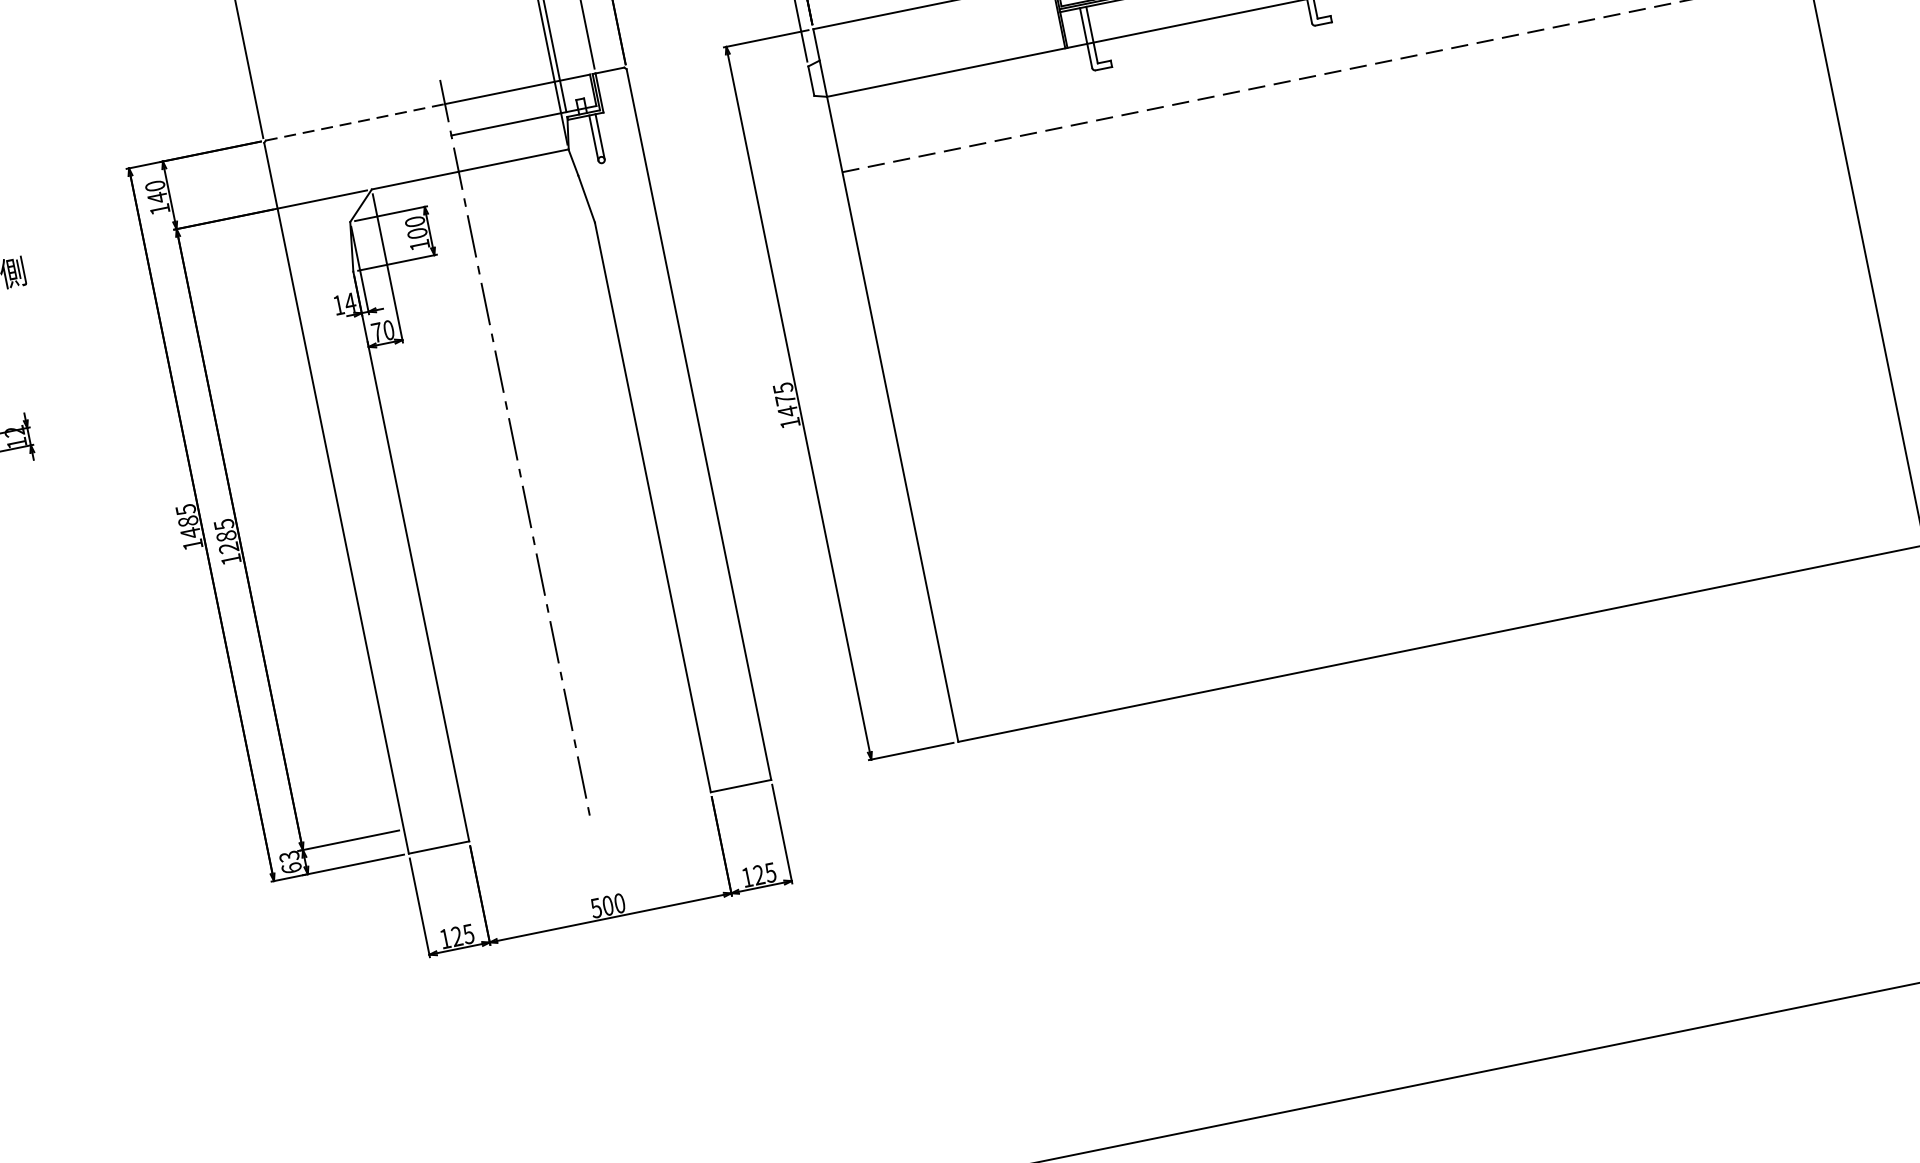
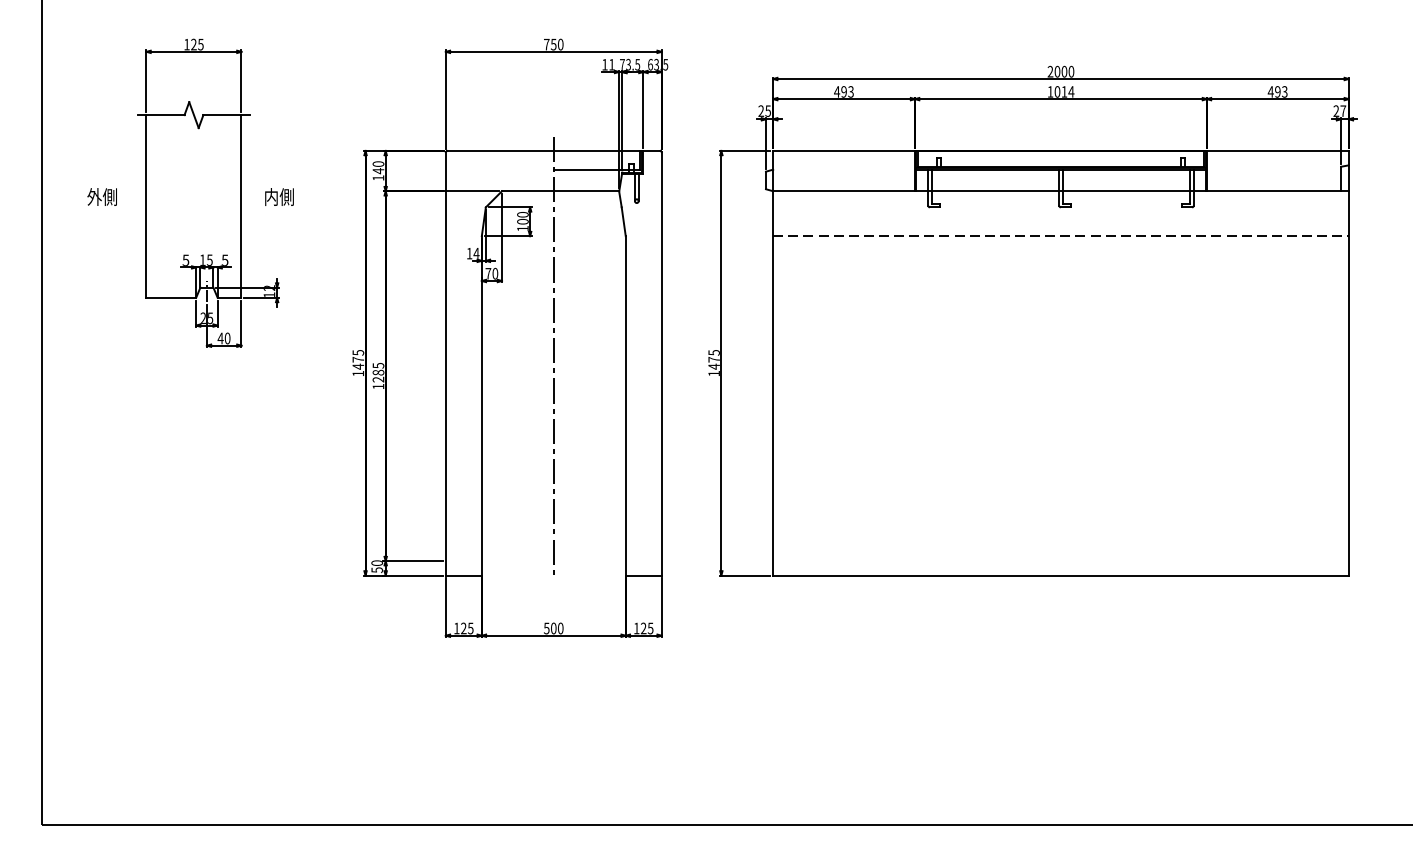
line: (355, 121) -> (500, 150), dashed -> solid
text: (188, 520) -> (358, 359), 1485 -> 1475
text: (289, 862) -> (376, 566), 63 -> 50

